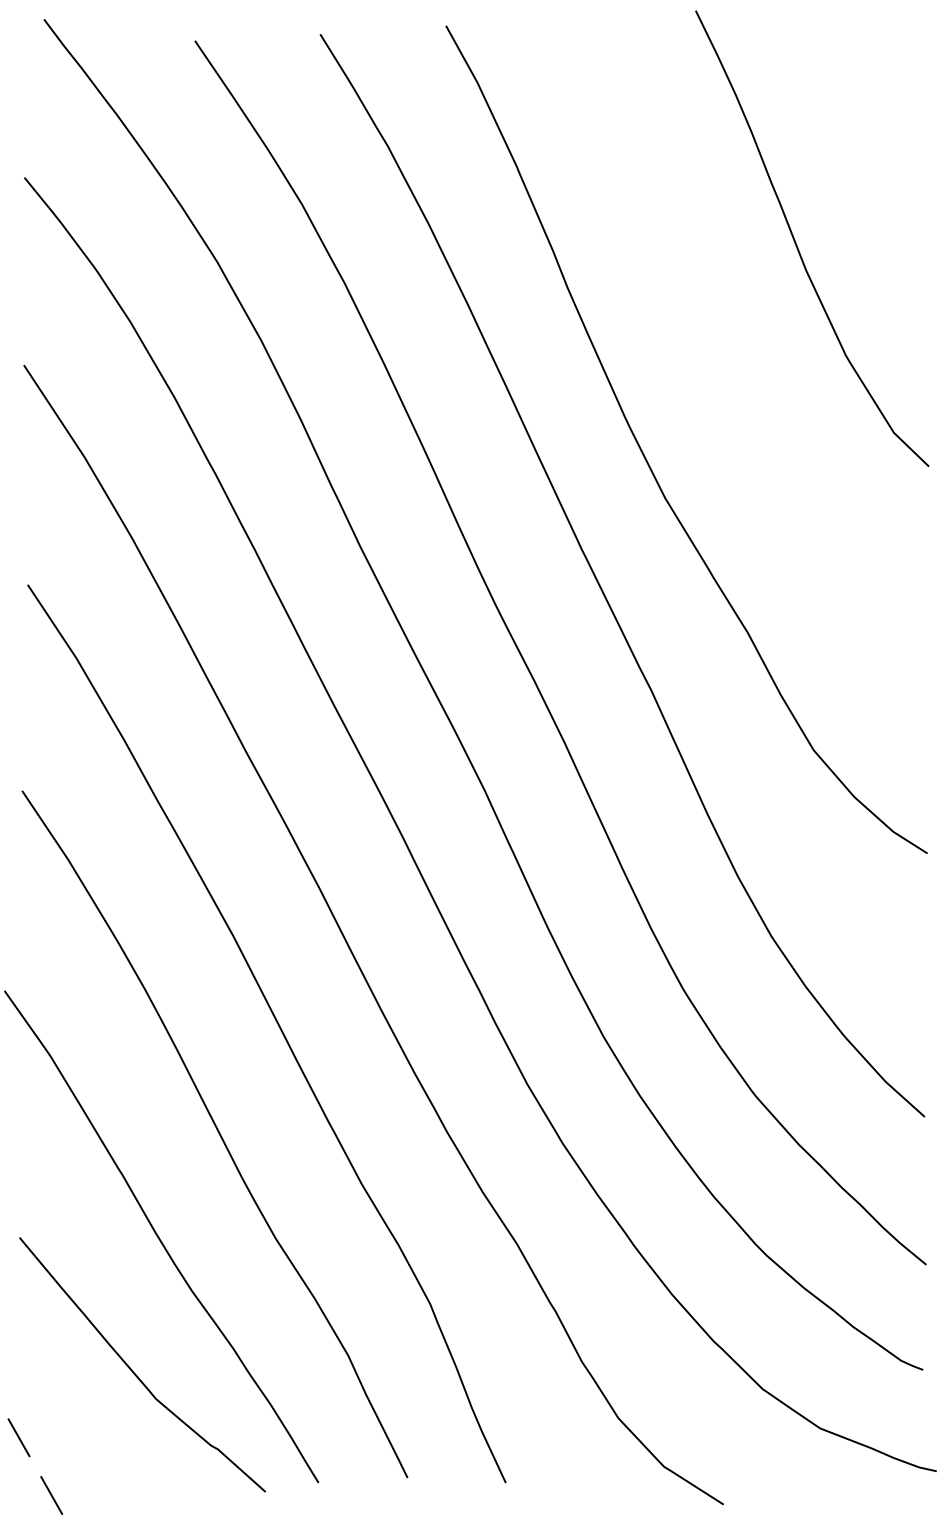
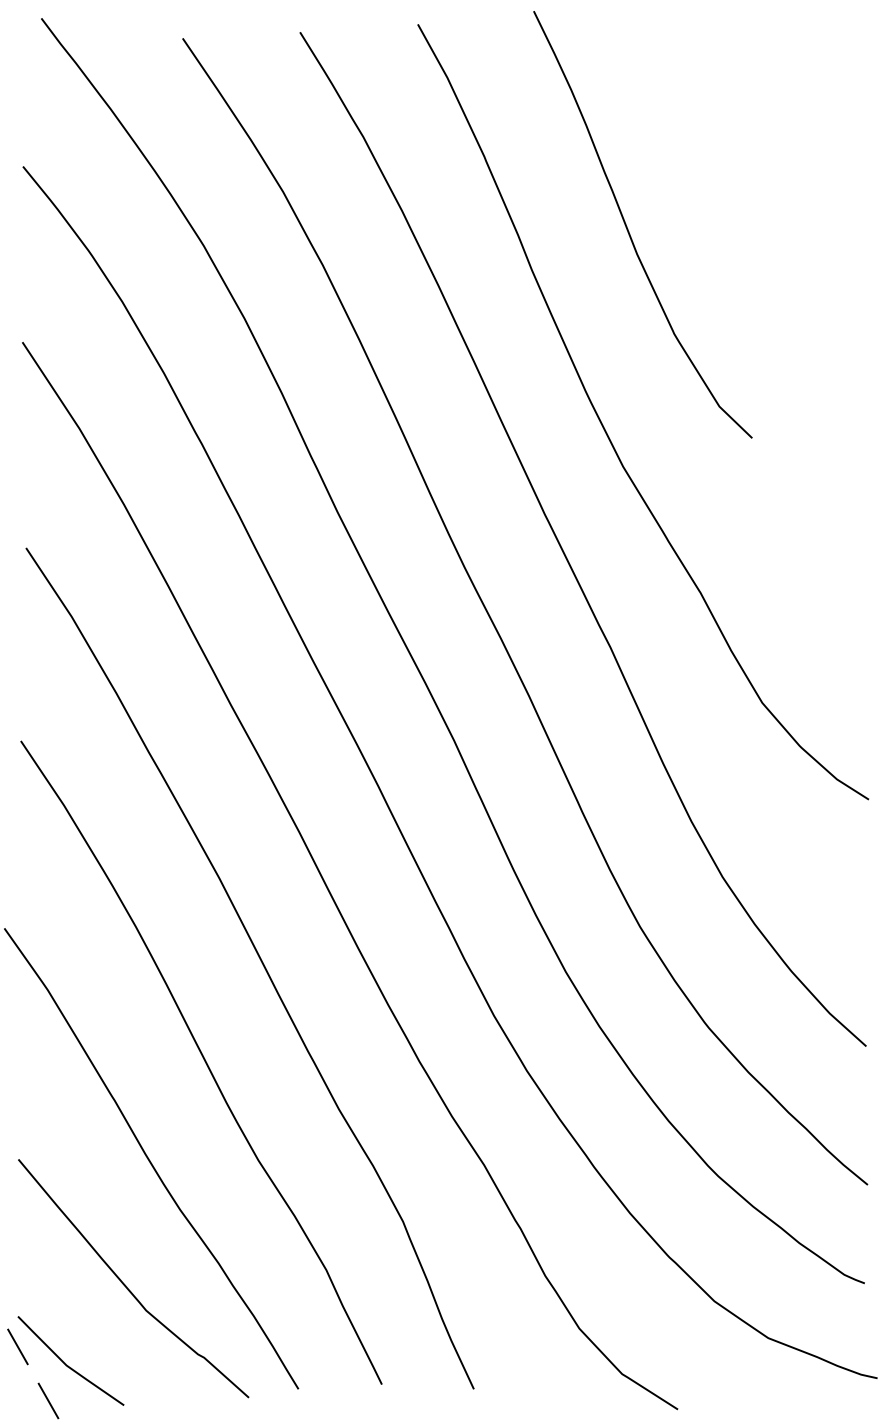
curve: (796, 242) -> (628, 228), moved
line: (73, 1457) -> (68, 1365), added

